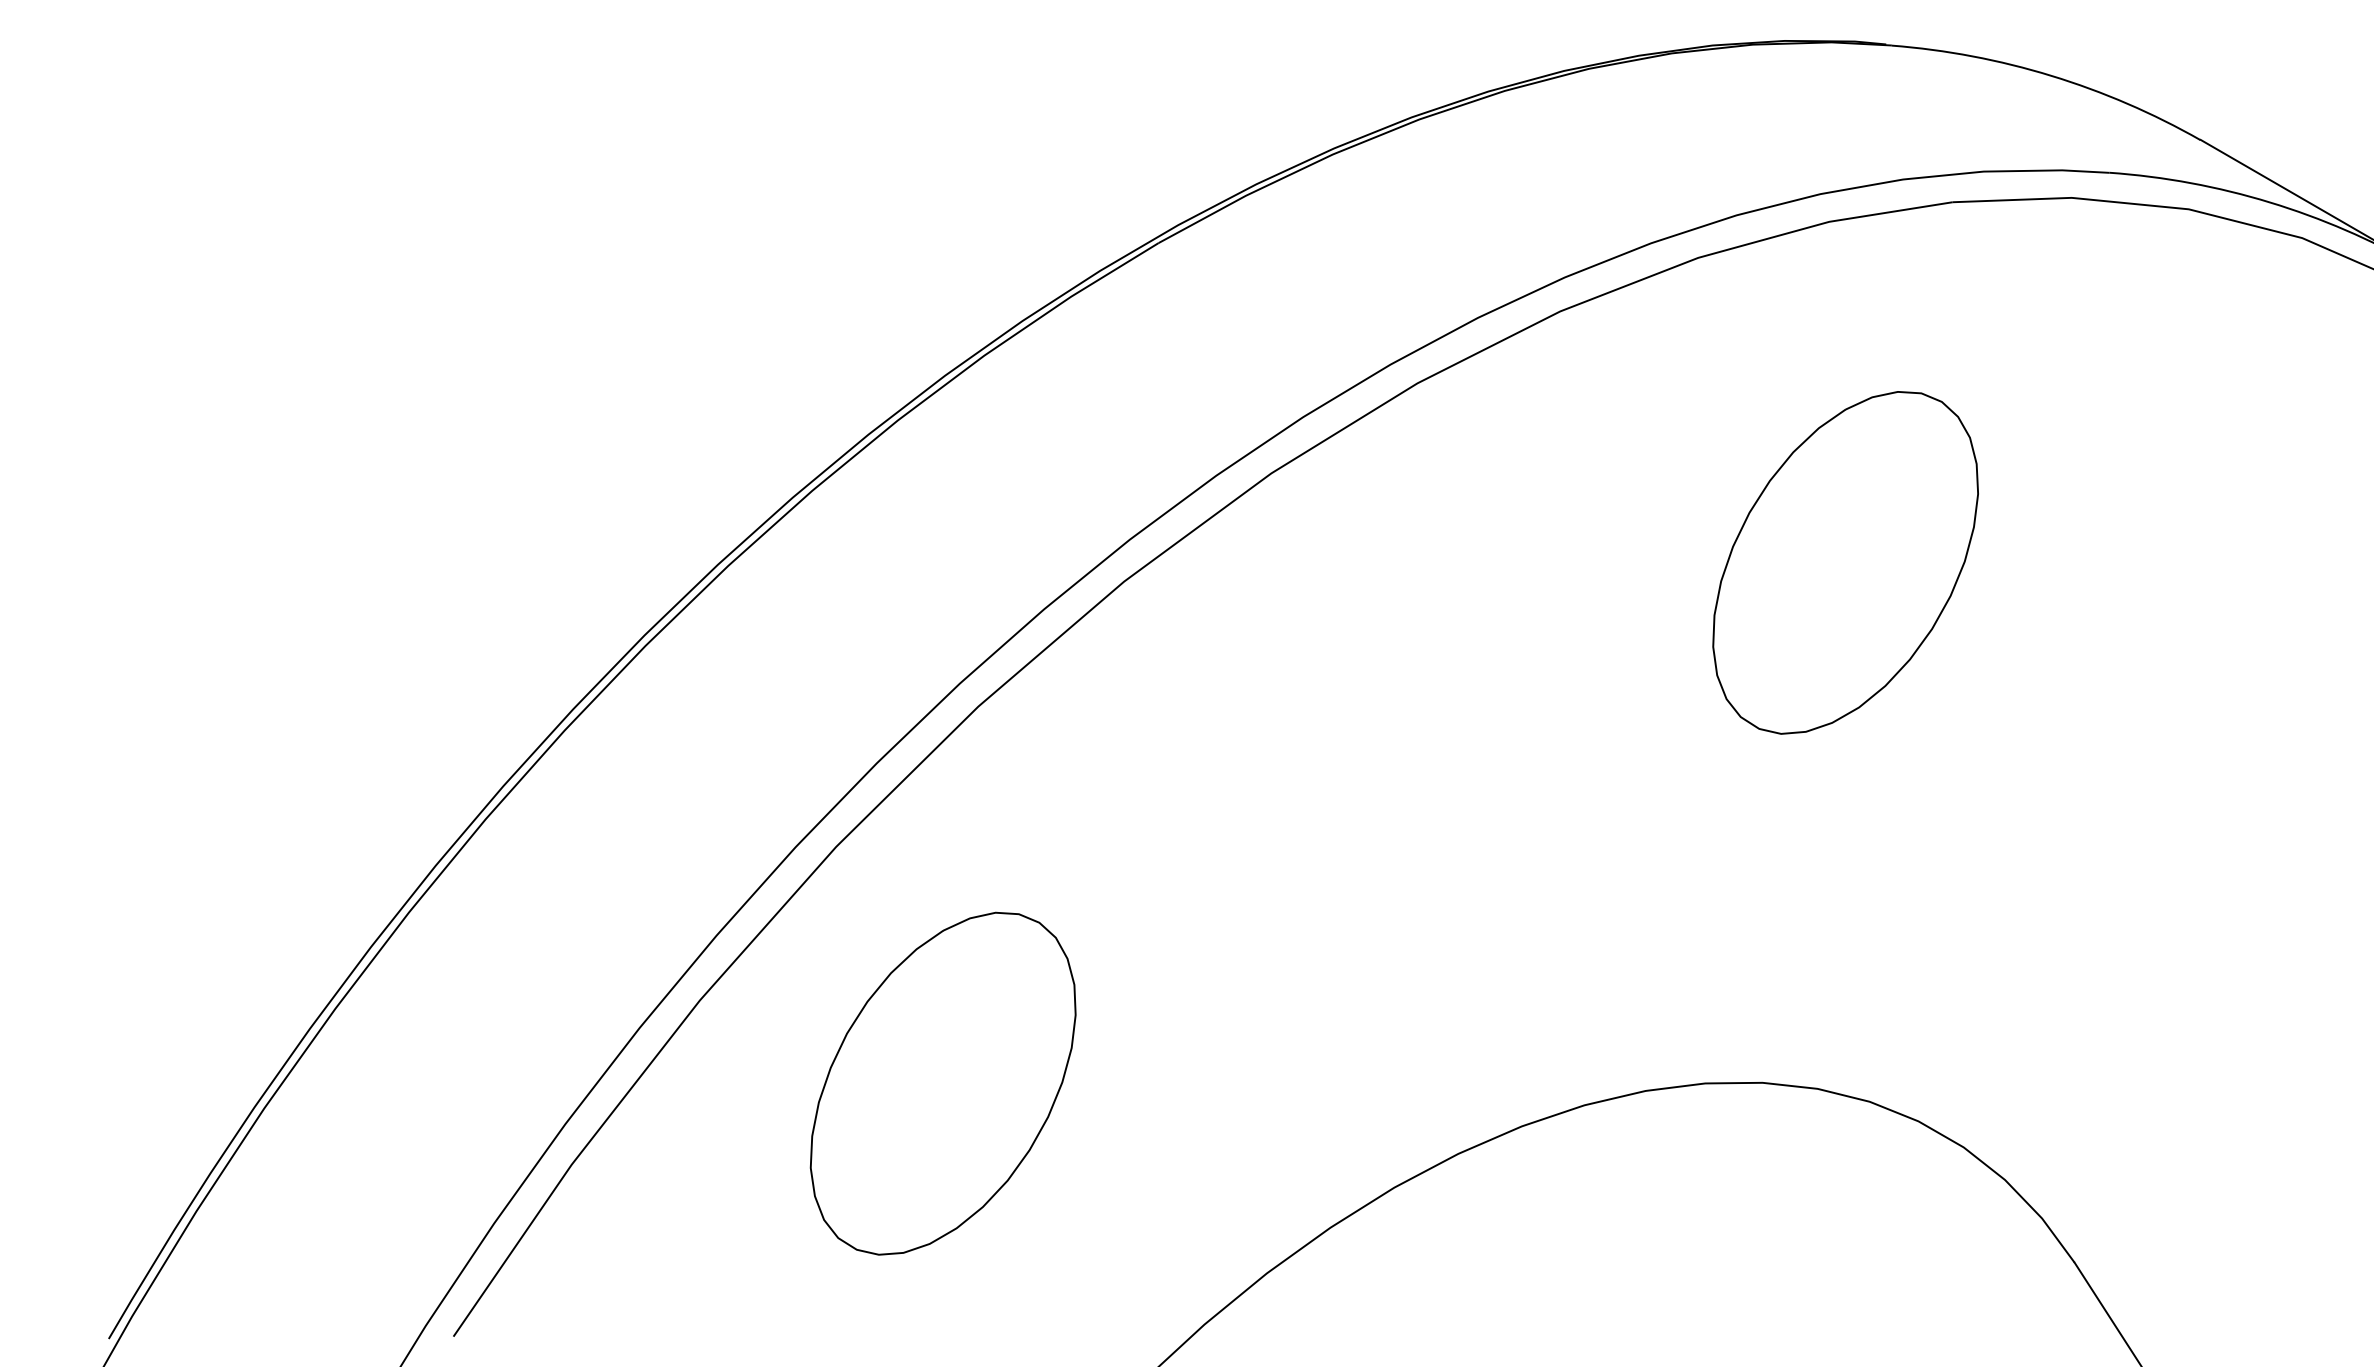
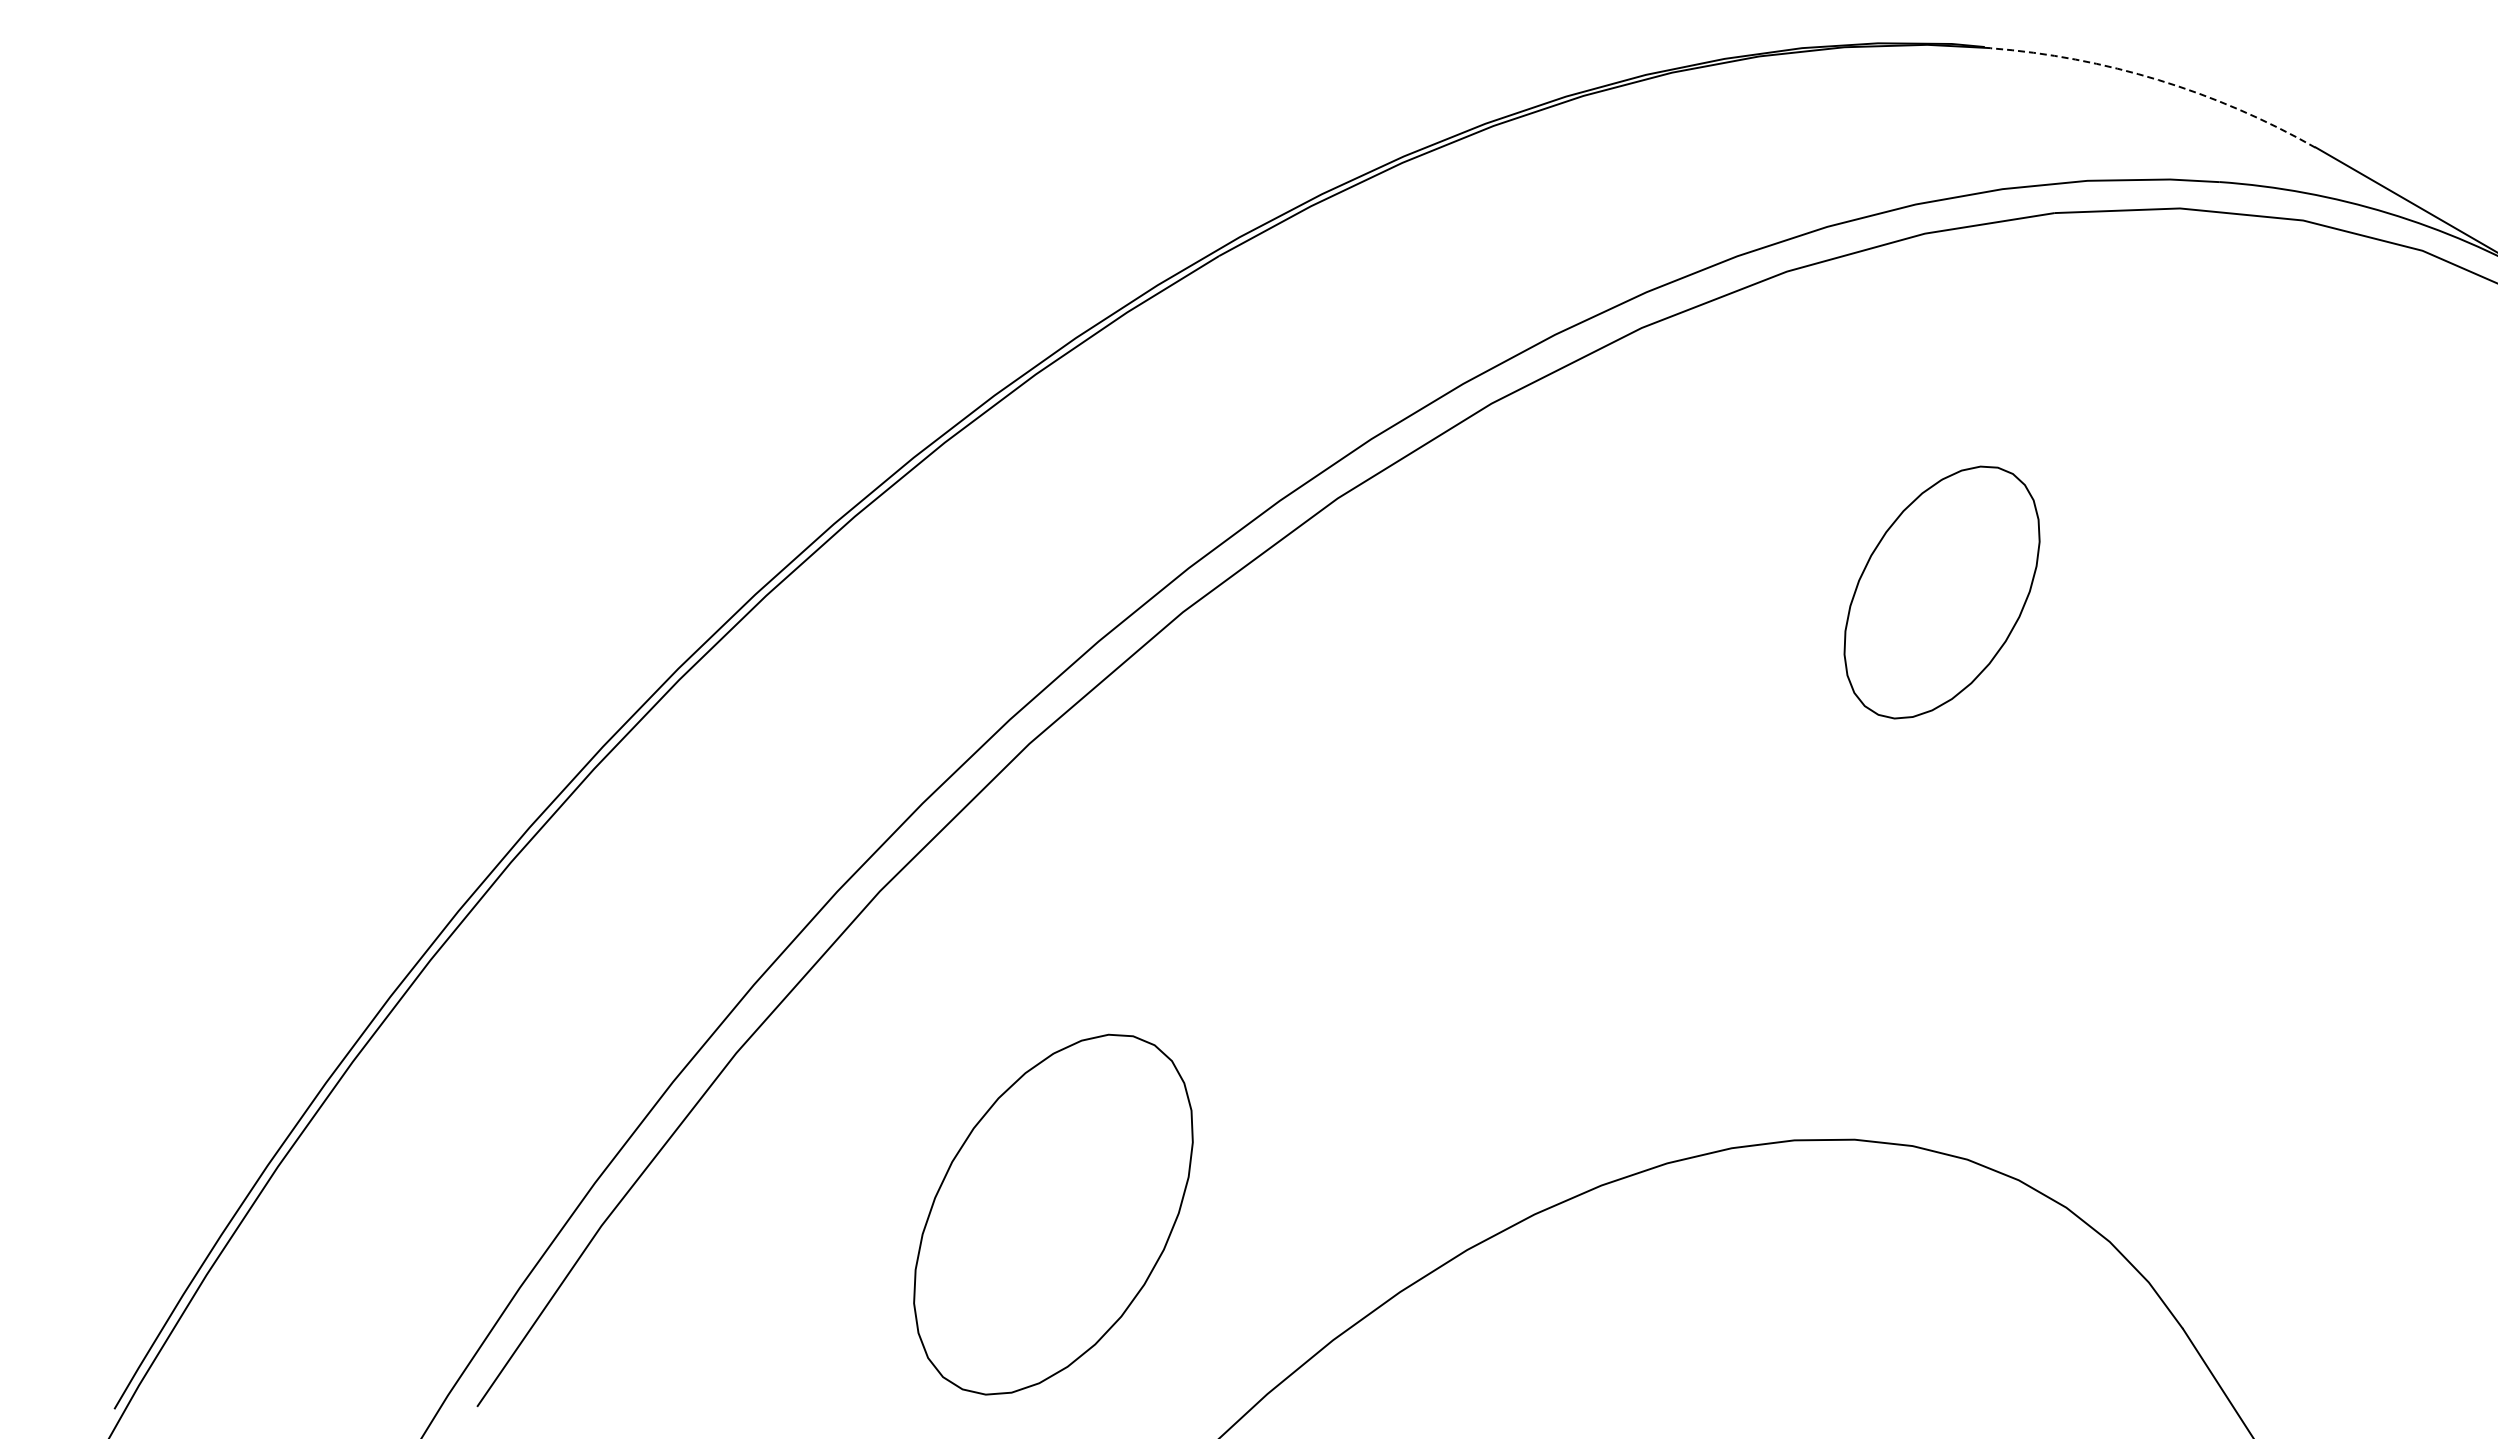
arc: (2051, 76) -> (2158, 80), solid -> dashed
part: (1845, 562) -> (1941, 592), size x0.7
part: (943, 1083) -> (1053, 1214), moved

